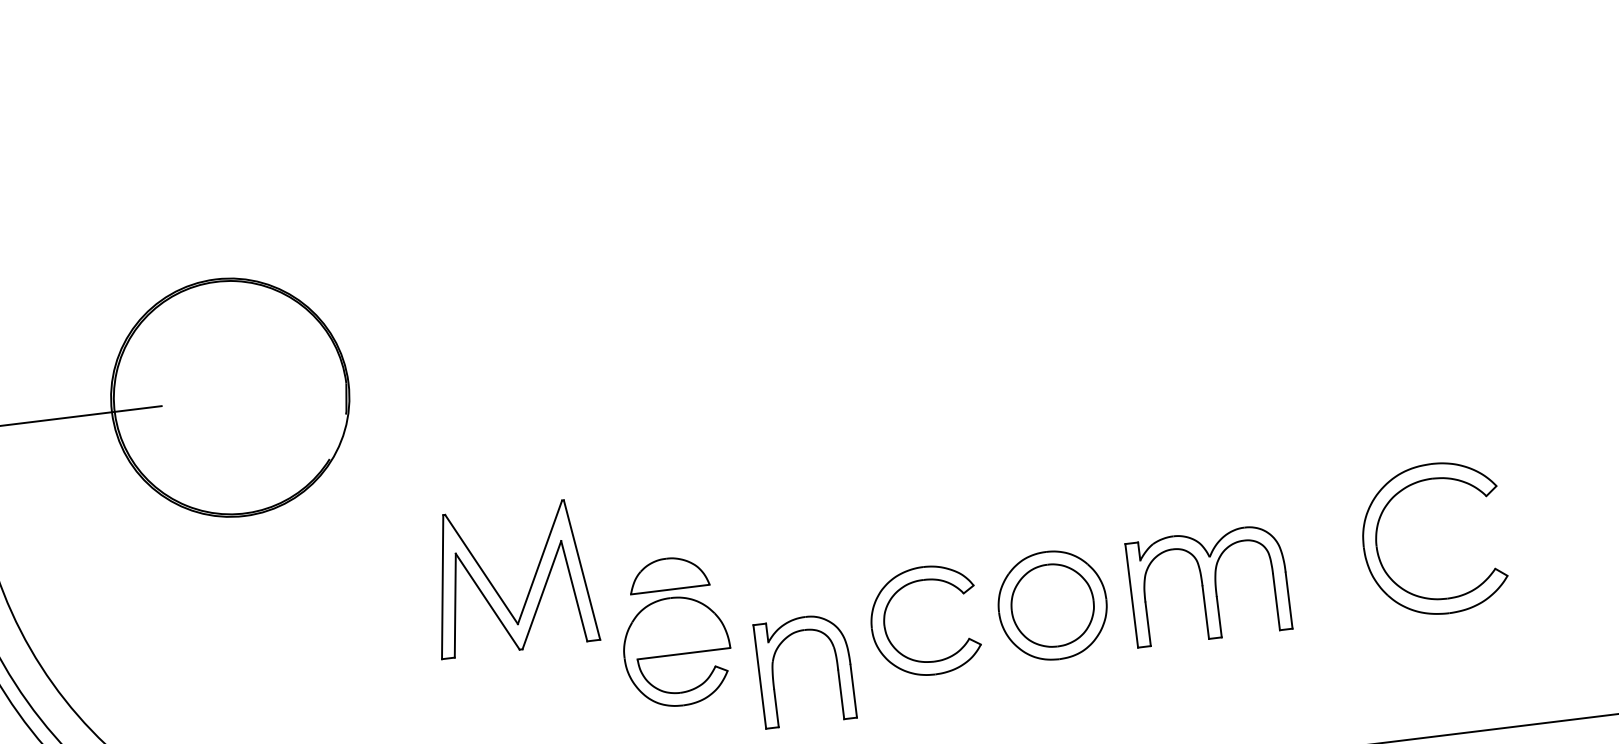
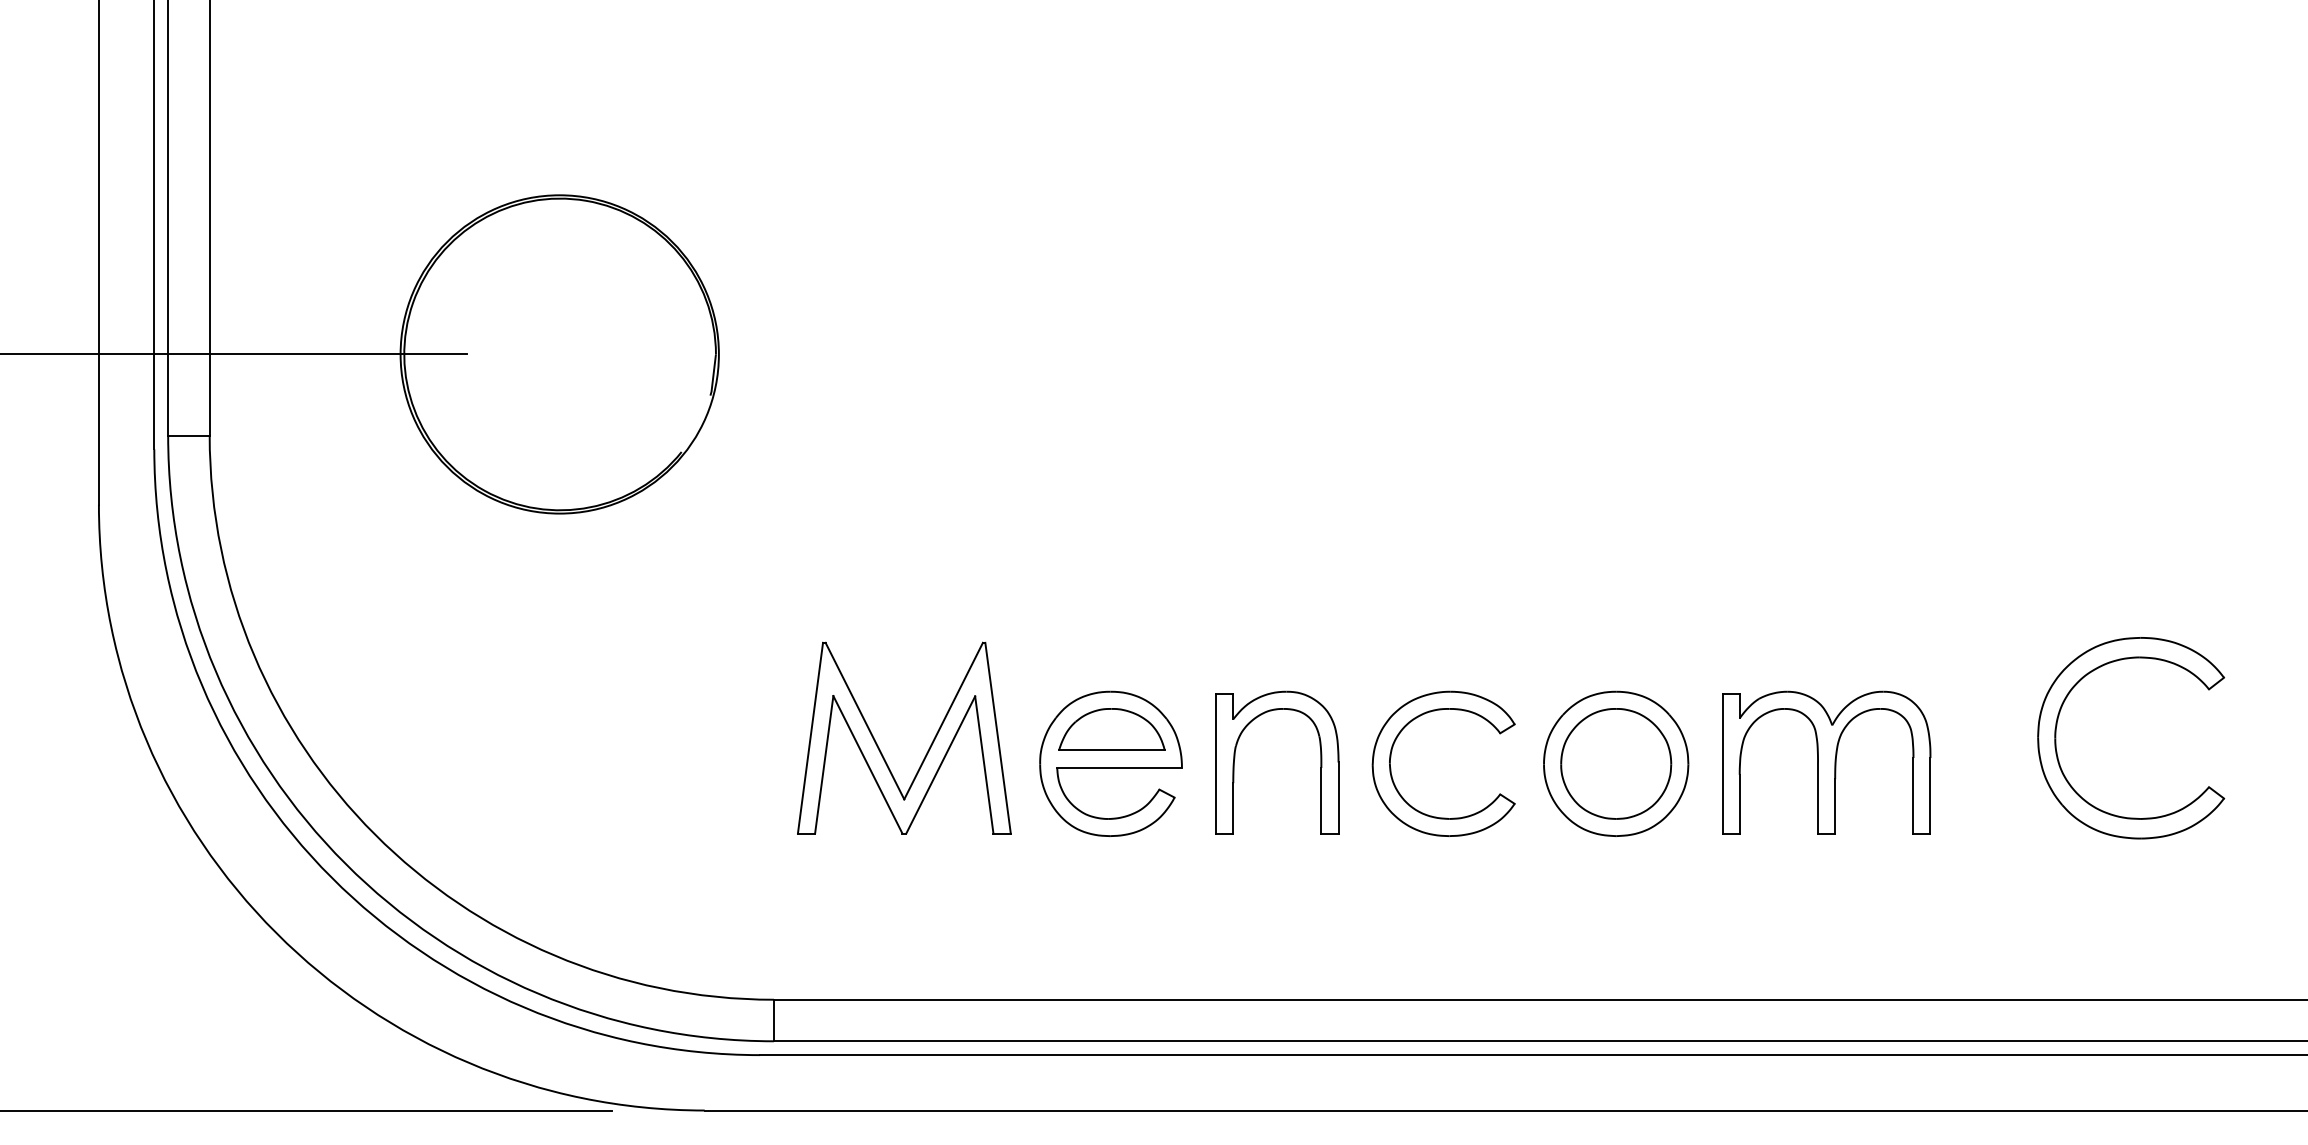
part: (668, 574) -> (1111, 729), moved
part: (531, 584) -> (928, 748), moved
part: (773, 671) -> (1235, 758), moved

